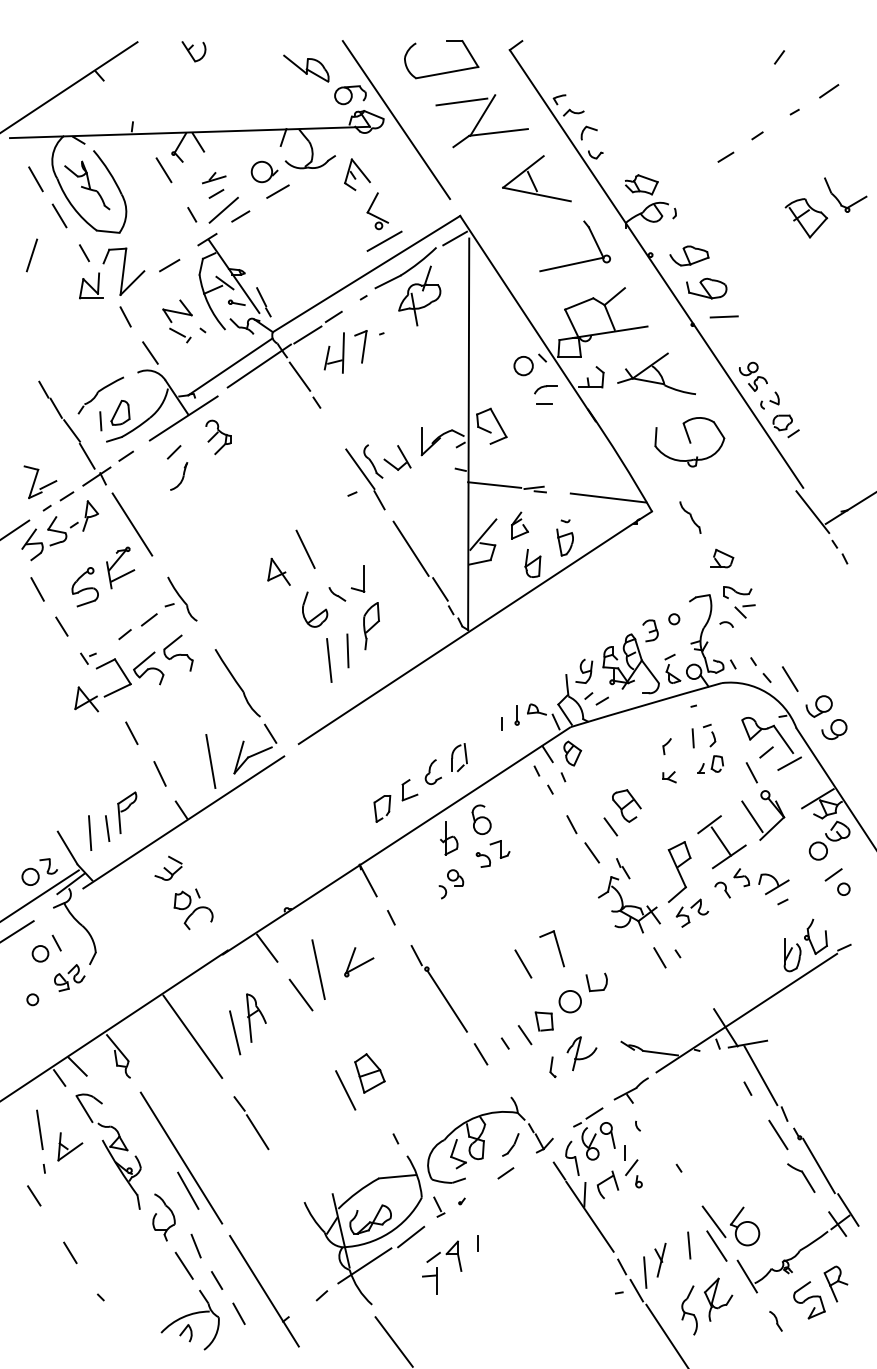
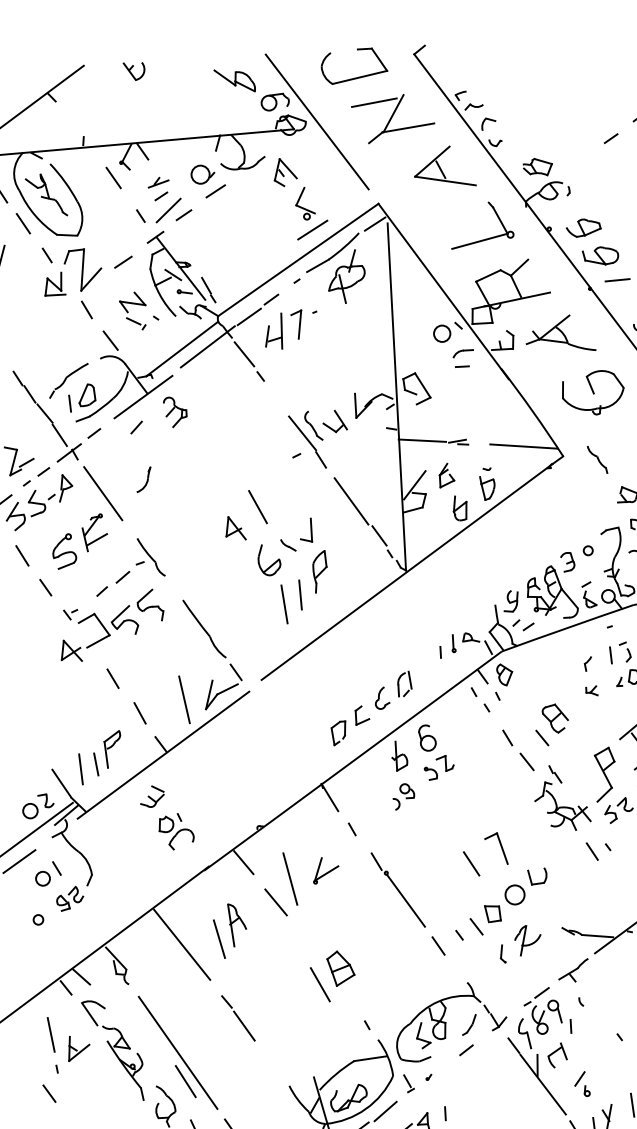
part: (179, 476) -> (144, 479), moved
part: (633, 1173) -> (581, 1084), moved

